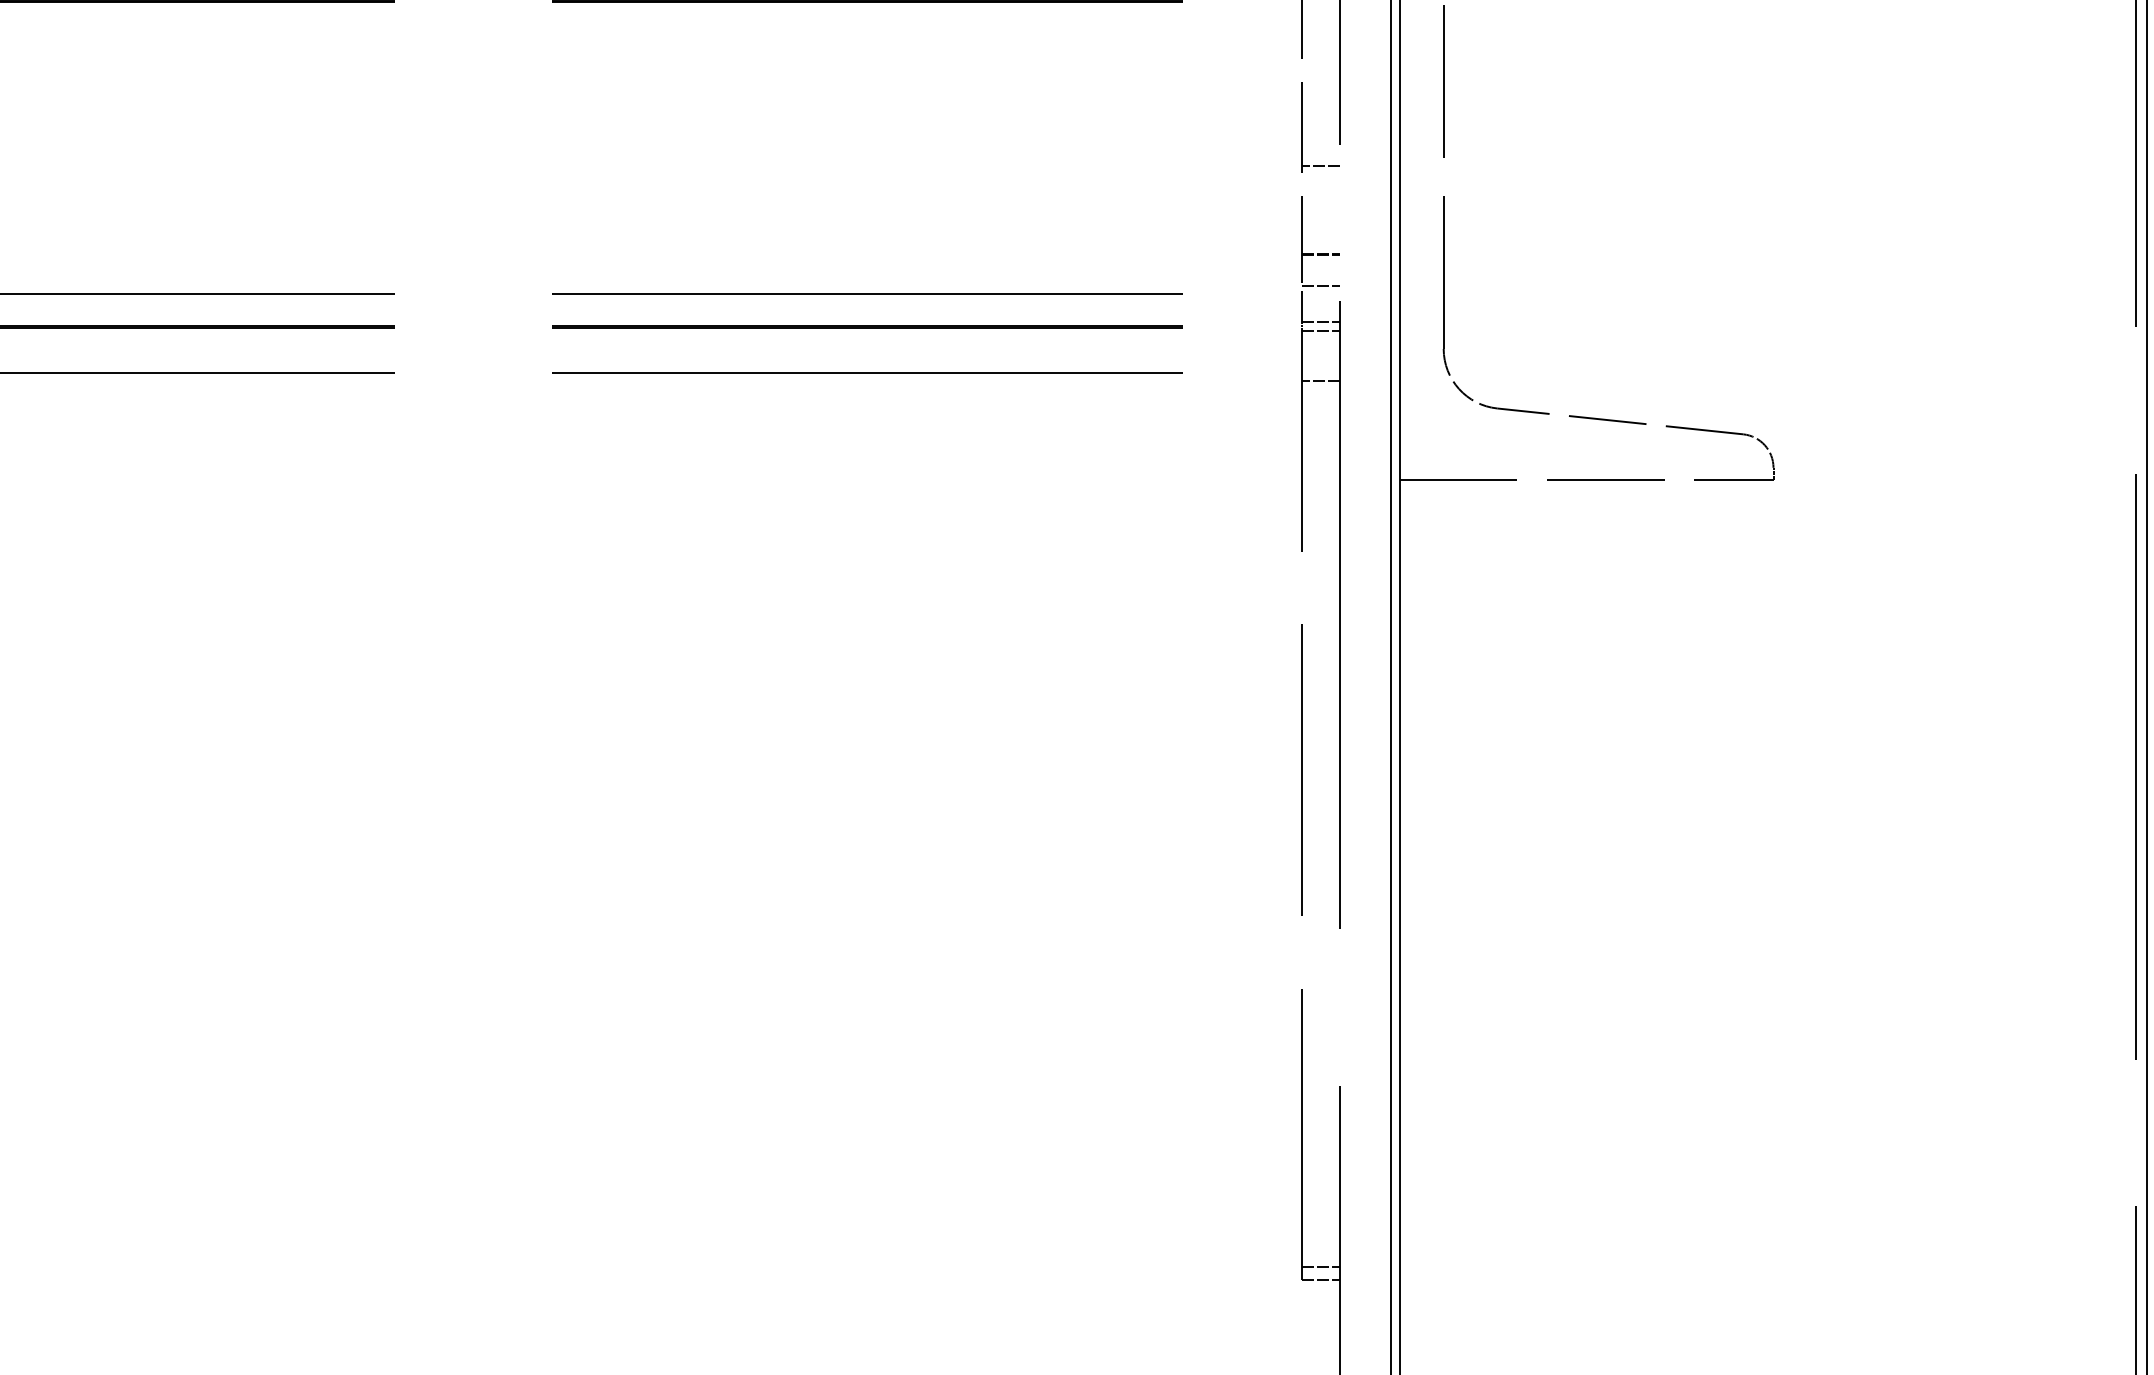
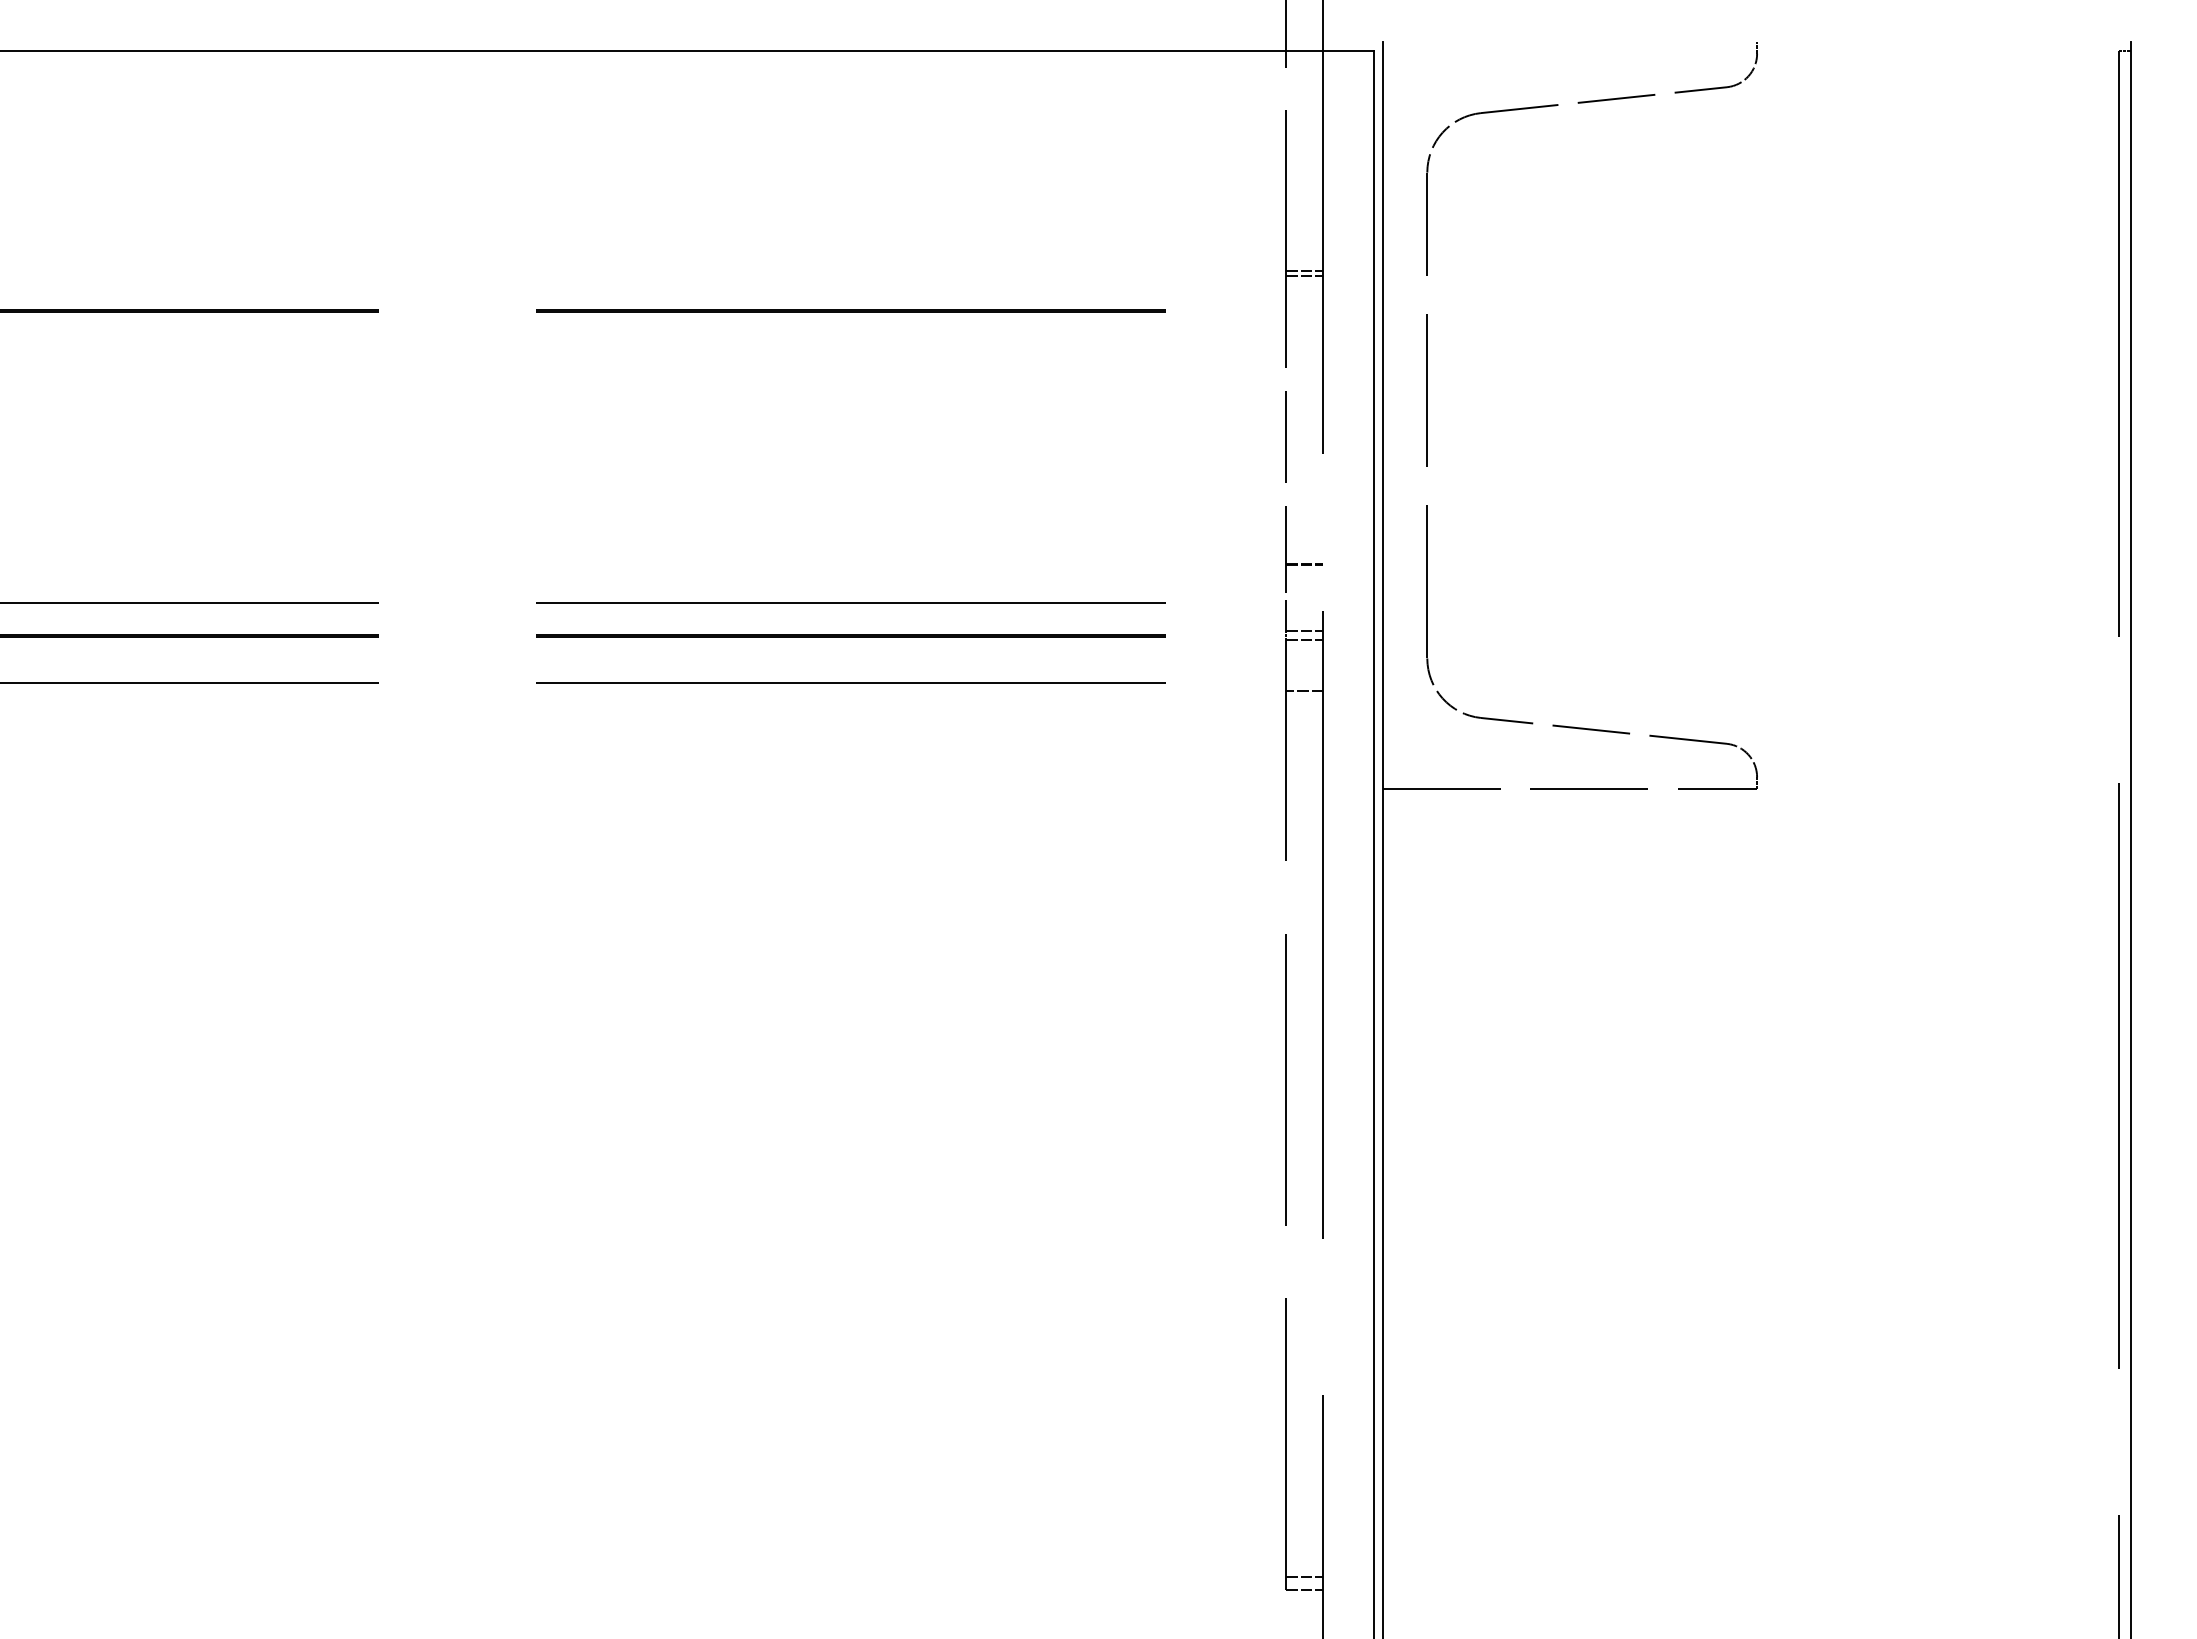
line: (1320, 166) -> (1304, 475), removed
line: (1320, 286) -> (1304, 595), removed

